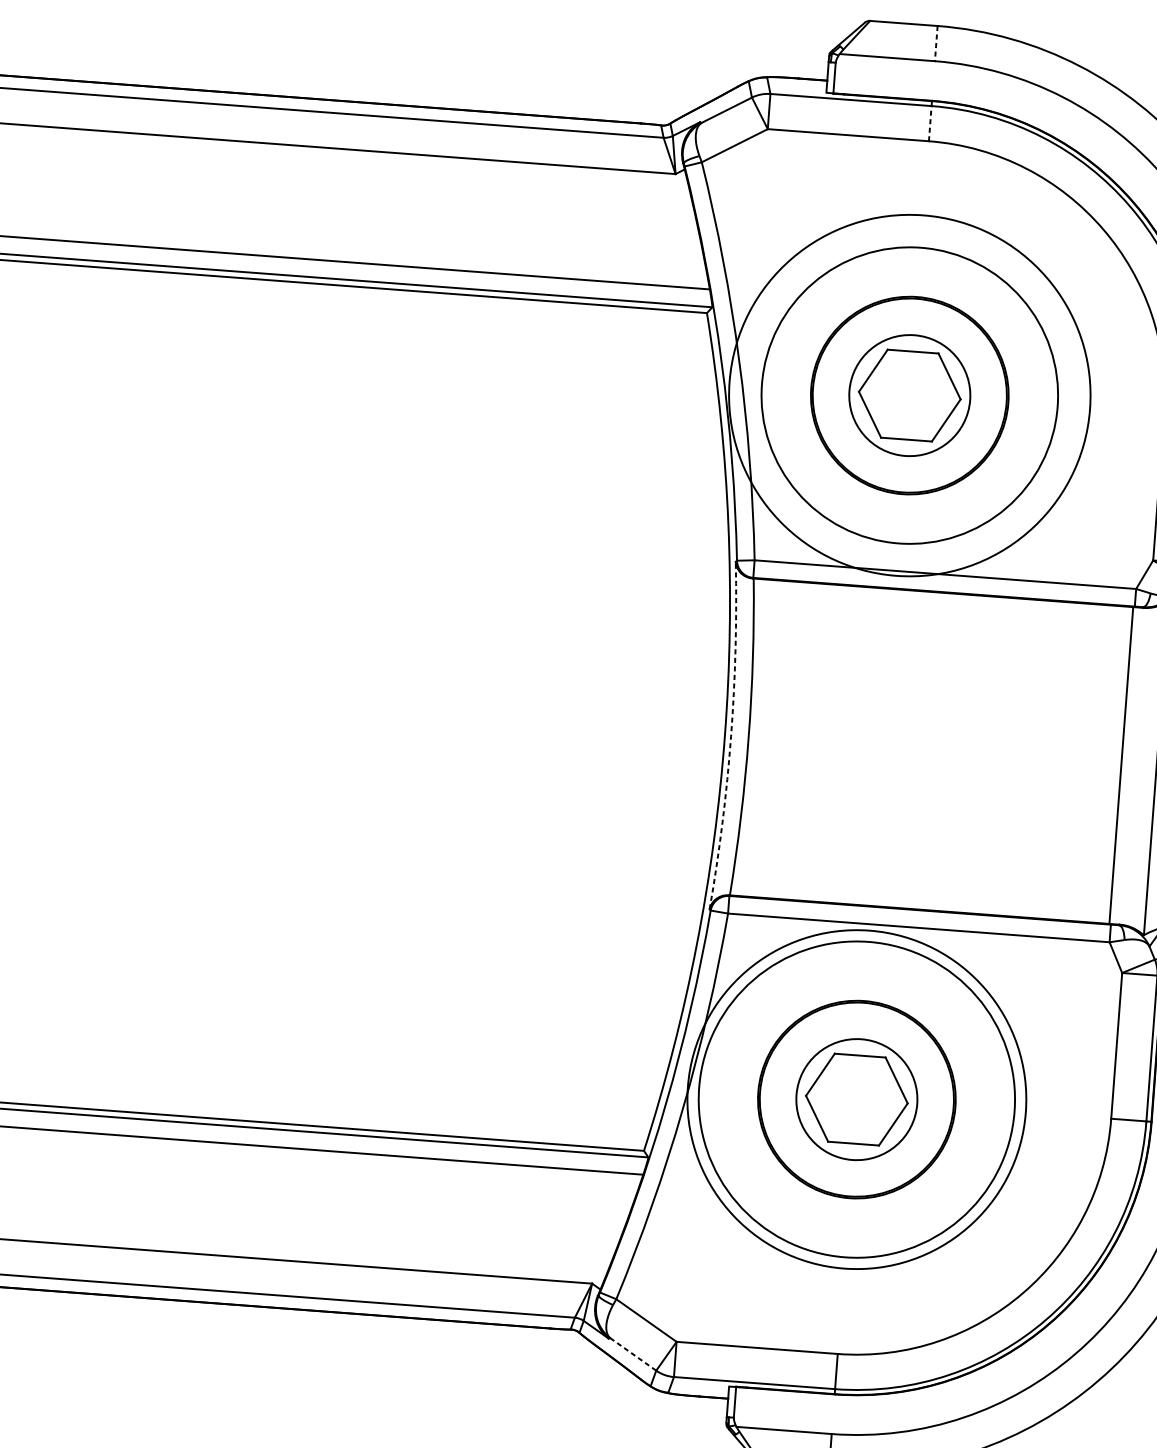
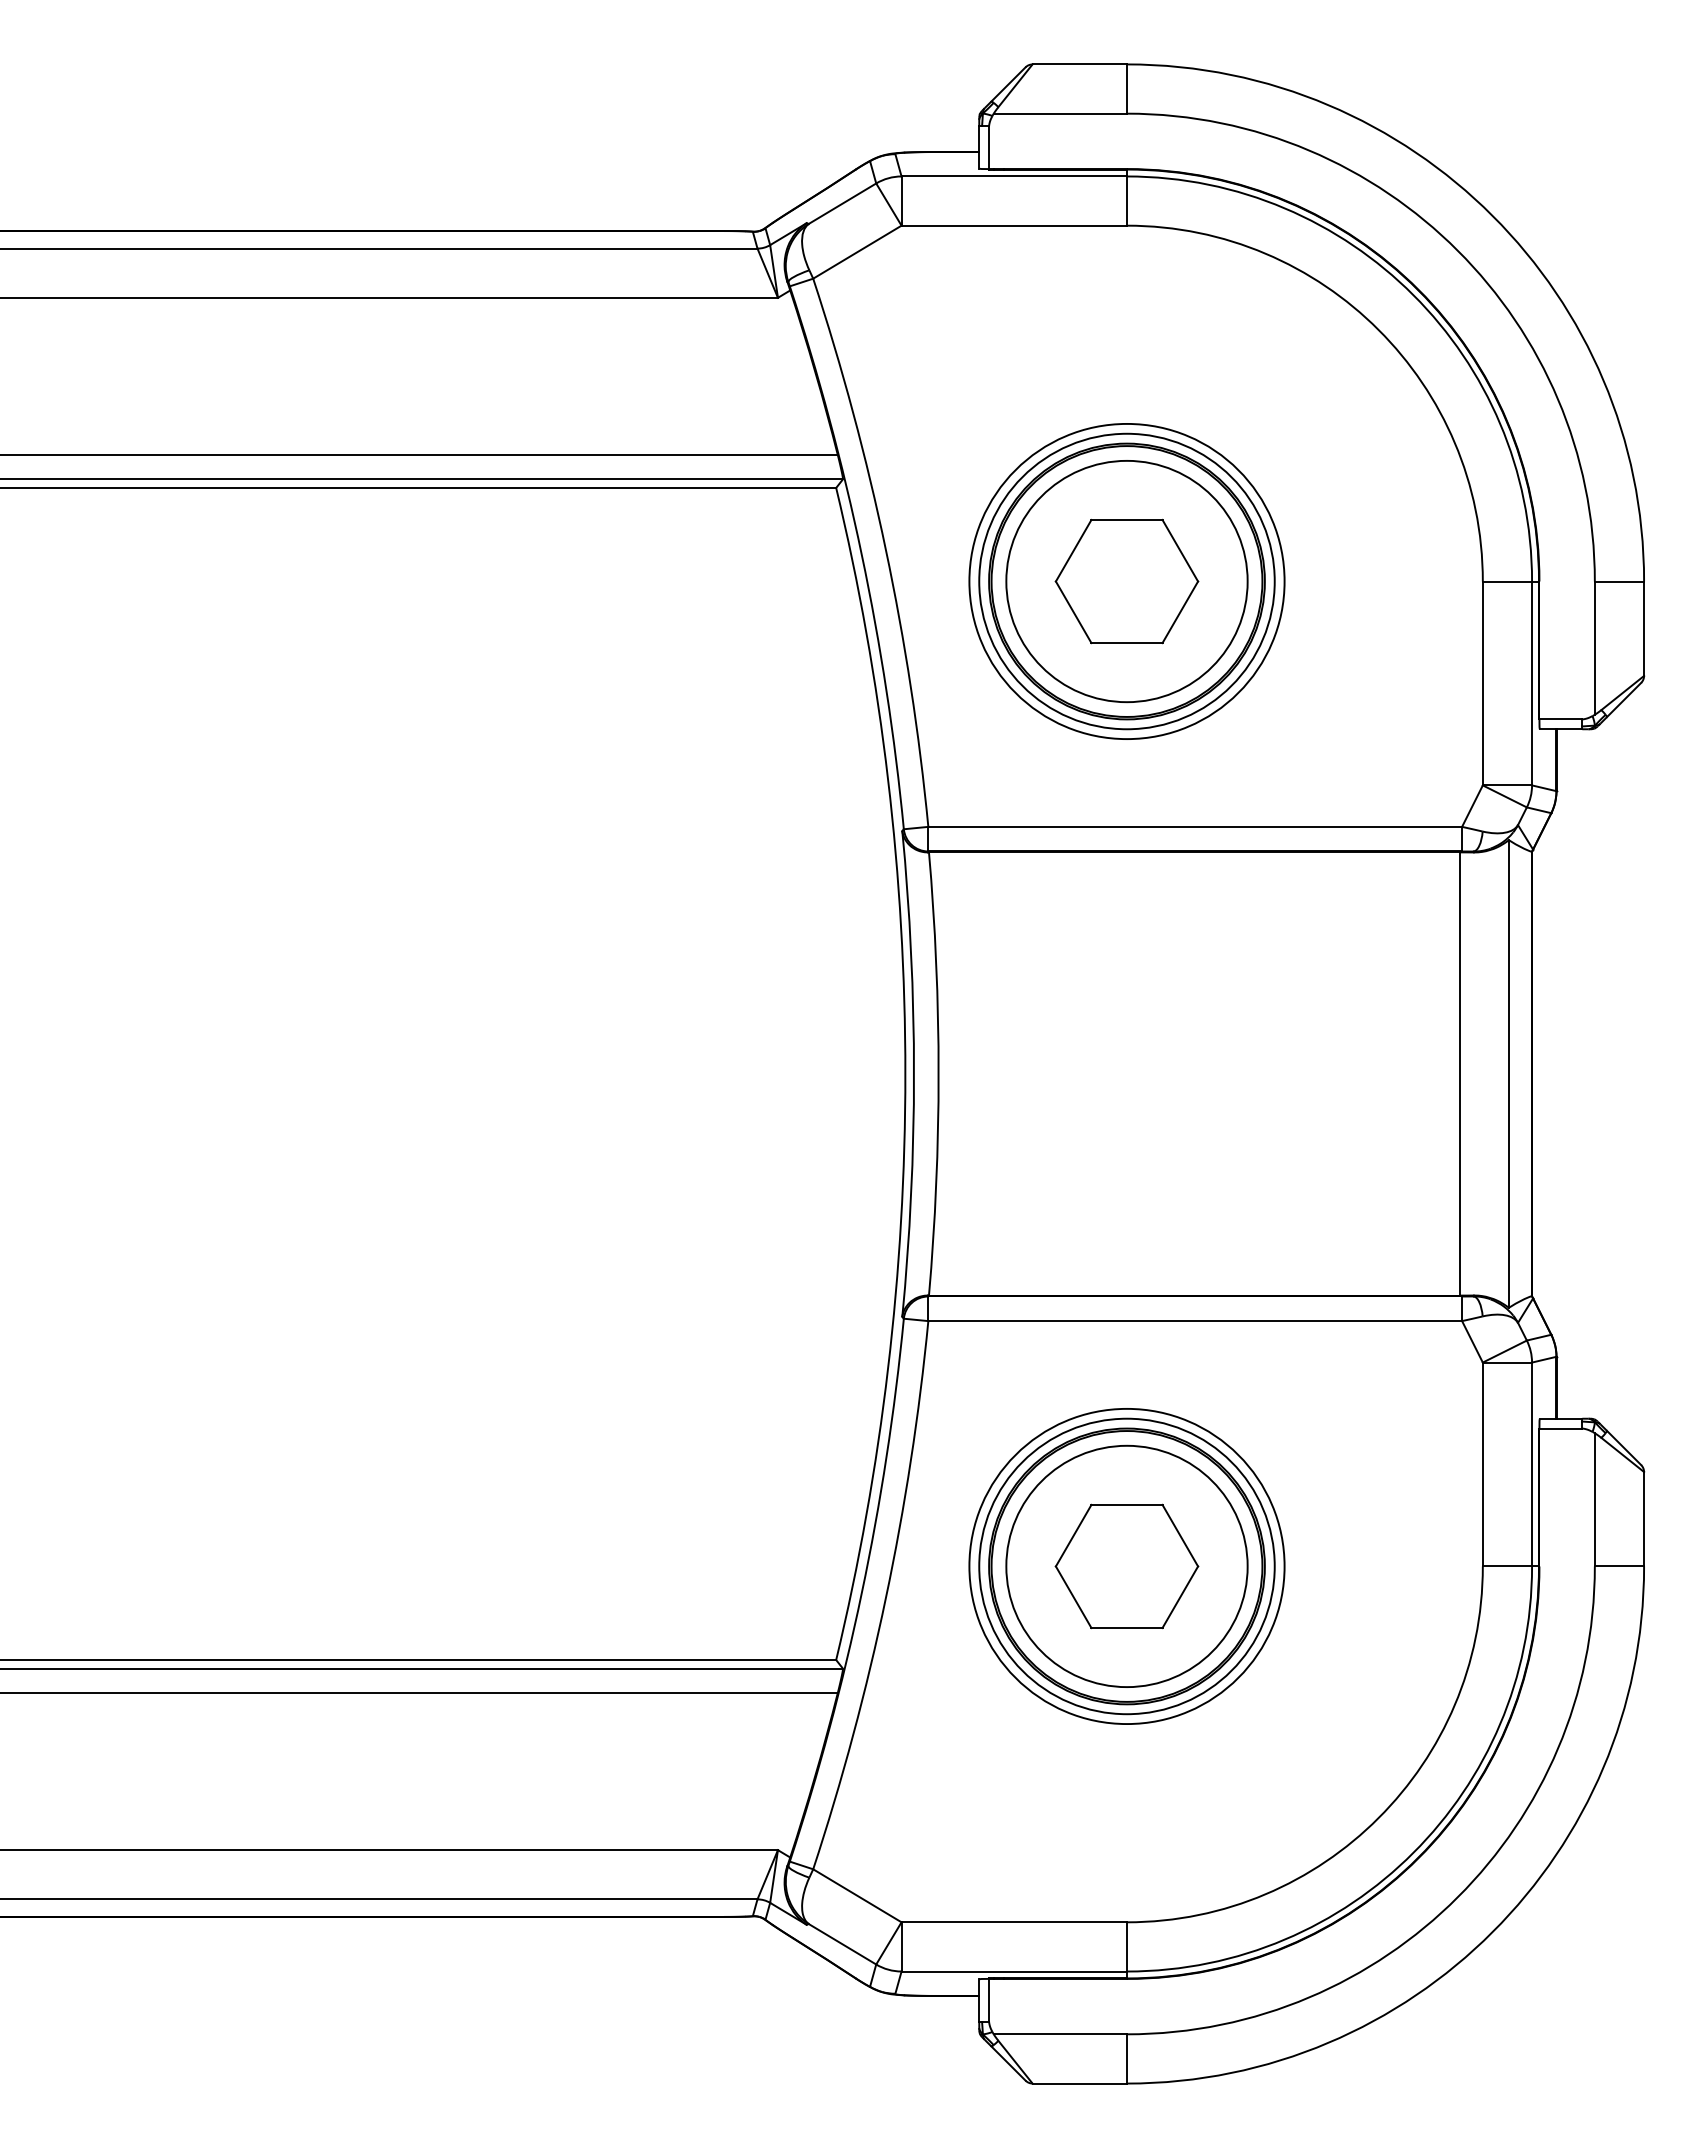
line: (936, 43) -> (1127, 89), dashed -> solid
line: (930, 124) -> (1127, 201), dashed -> solid
circle: (909, 395) -> (1126, 581), size x0.62
circle: (909, 395) -> (1126, 581), size x0.71
circle: (909, 395) -> (1126, 581), size x1.43
arc: (731, 736) -> (914, 1074), dashed -> solid
circle: (856, 1099) -> (1126, 1566), size x0.62
circle: (856, 1099) -> (1126, 1566), size x0.71
circle: (856, 1099) -> (1126, 1566), size x1.43
line: (633, 1354) -> (842, 1944), dashed -> solid

